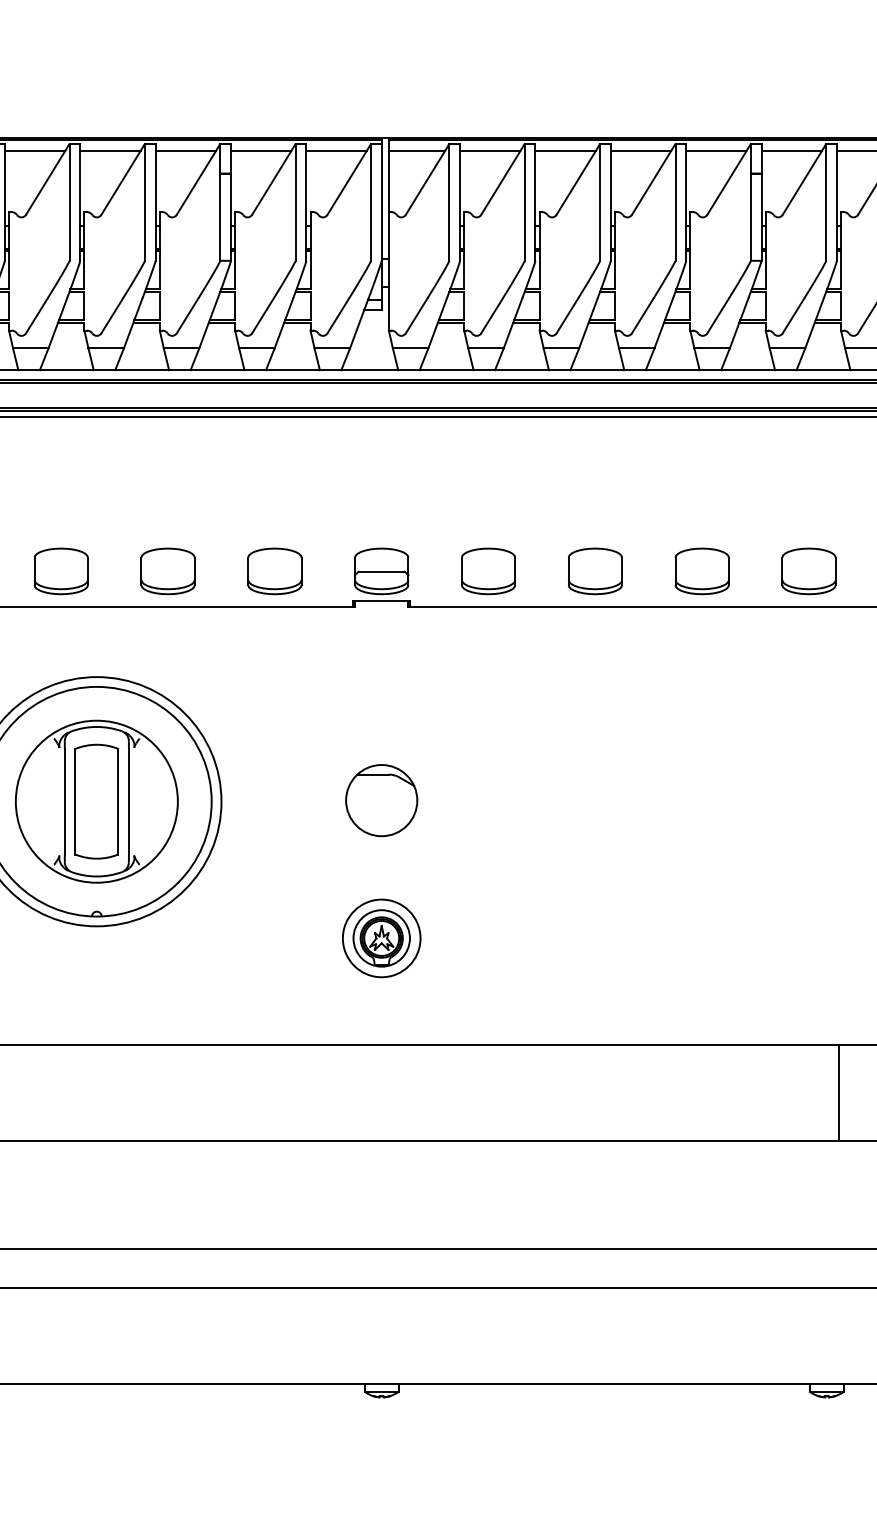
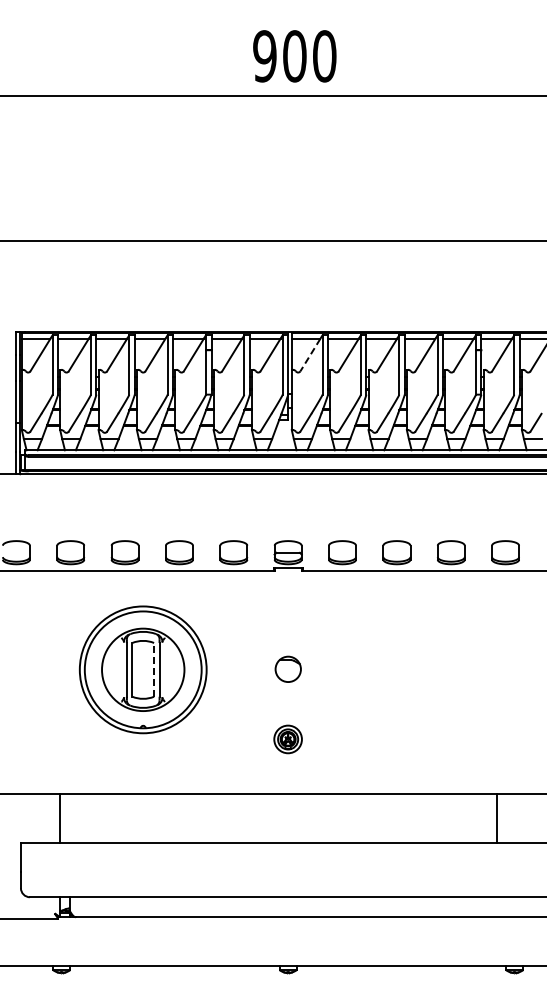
line: (425, 183) -> (310, 355), solid -> dashed
line: (118, 800) -> (154, 669), solid -> dashed
part: (382, 800) -> (288, 669), size x0.7
part: (380, 938) -> (287, 739), size x0.7
line: (838, 1091) -> (496, 817), moved

